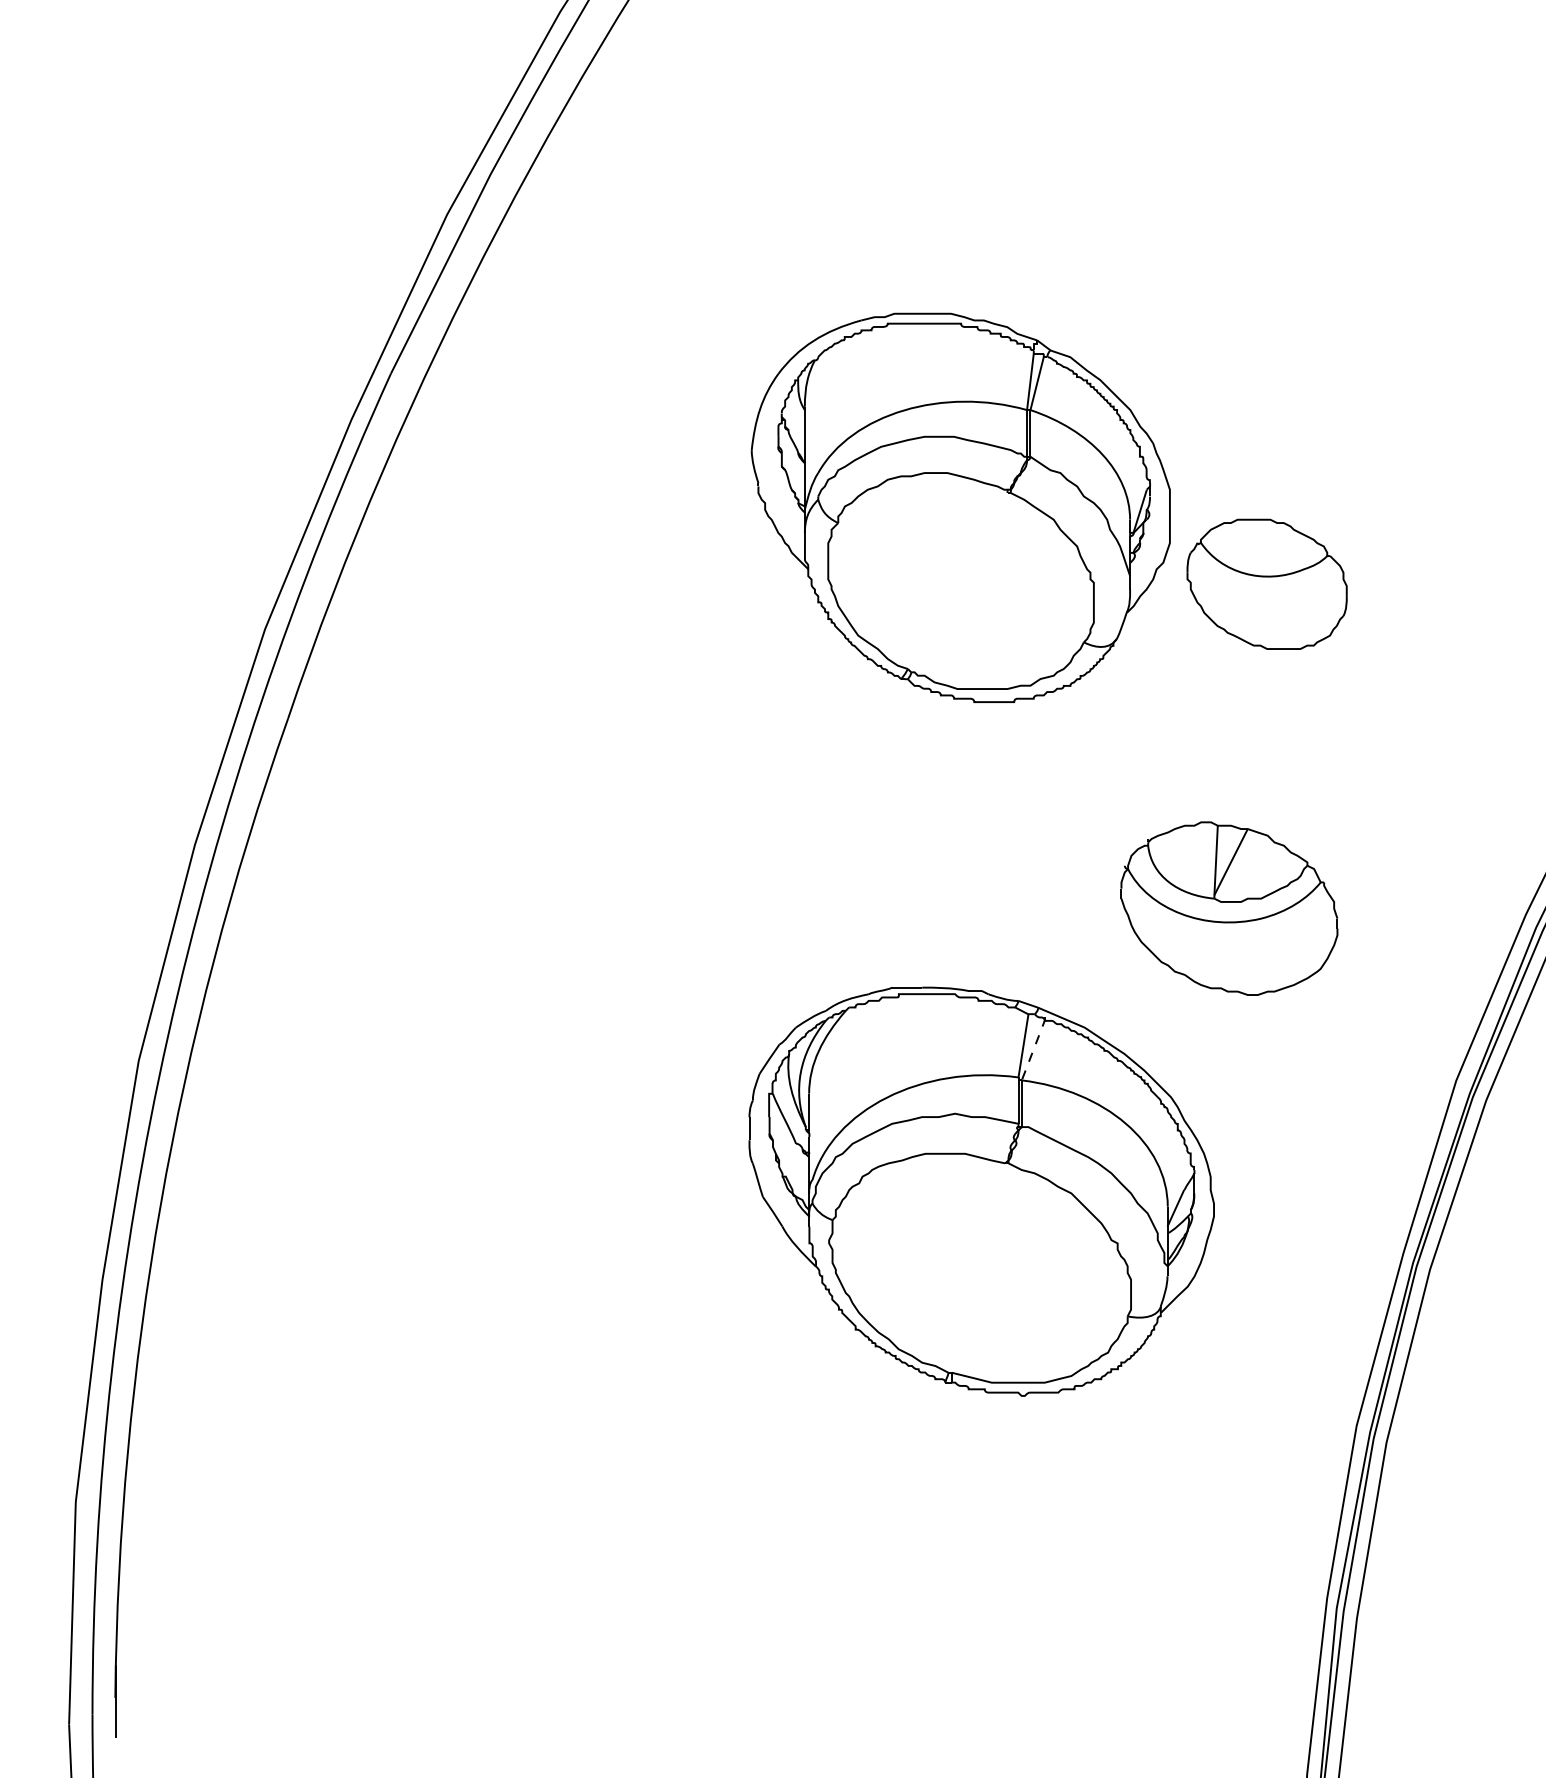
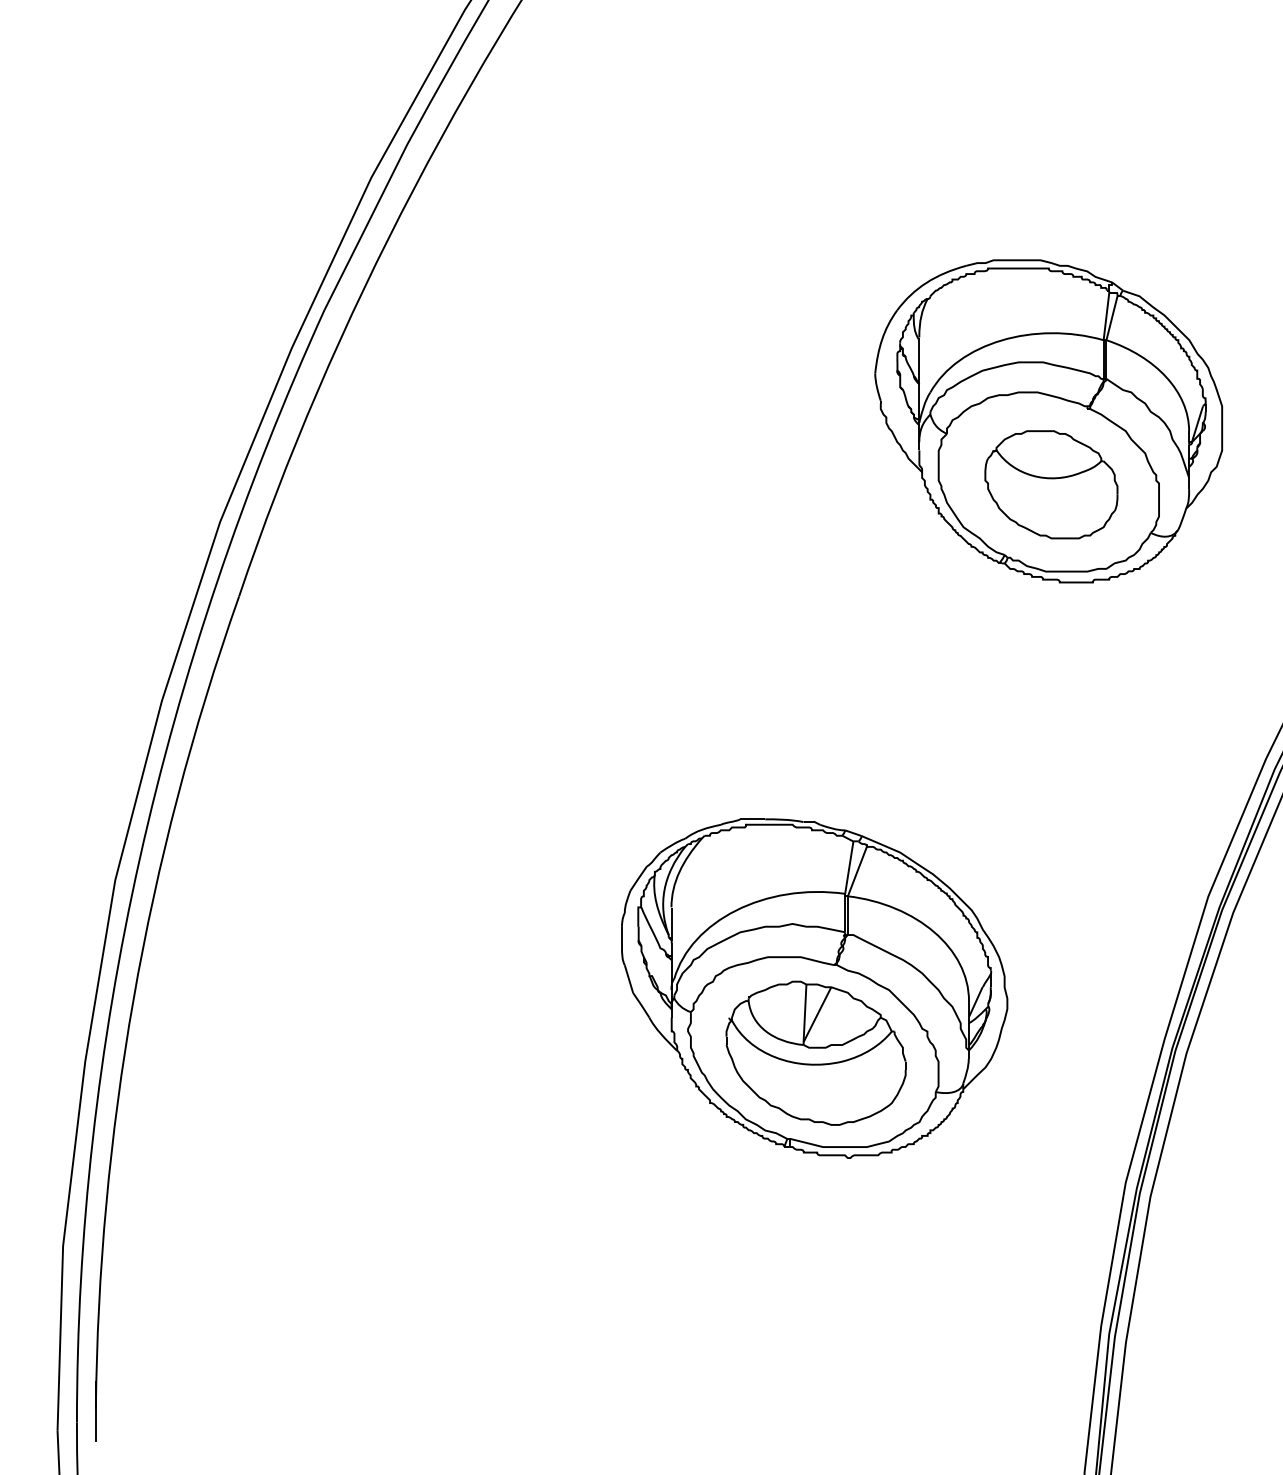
part: (960, 507) -> (1048, 421), moved
part: (1229, 908) -> (816, 1053), moved
line: (1033, 1048) -> (857, 869), dashed -> solid

